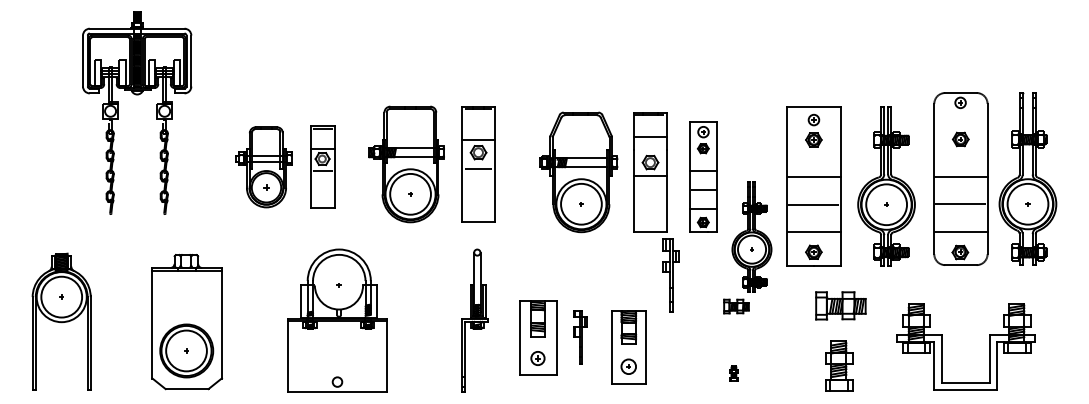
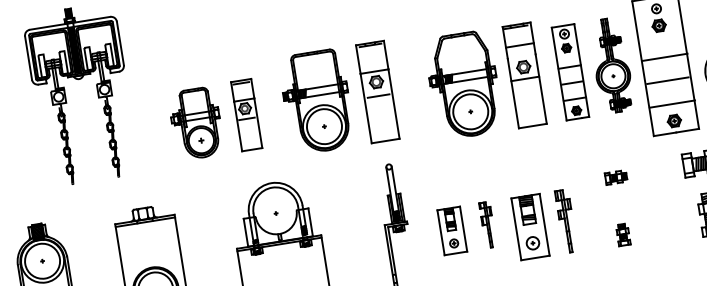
part: (751, 236) -> (611, 65), moved
part: (670, 275) -> (565, 221), moved
part: (538, 337) -> (452, 230), size x0.71
part: (733, 373) -> (622, 234), size x1.67

